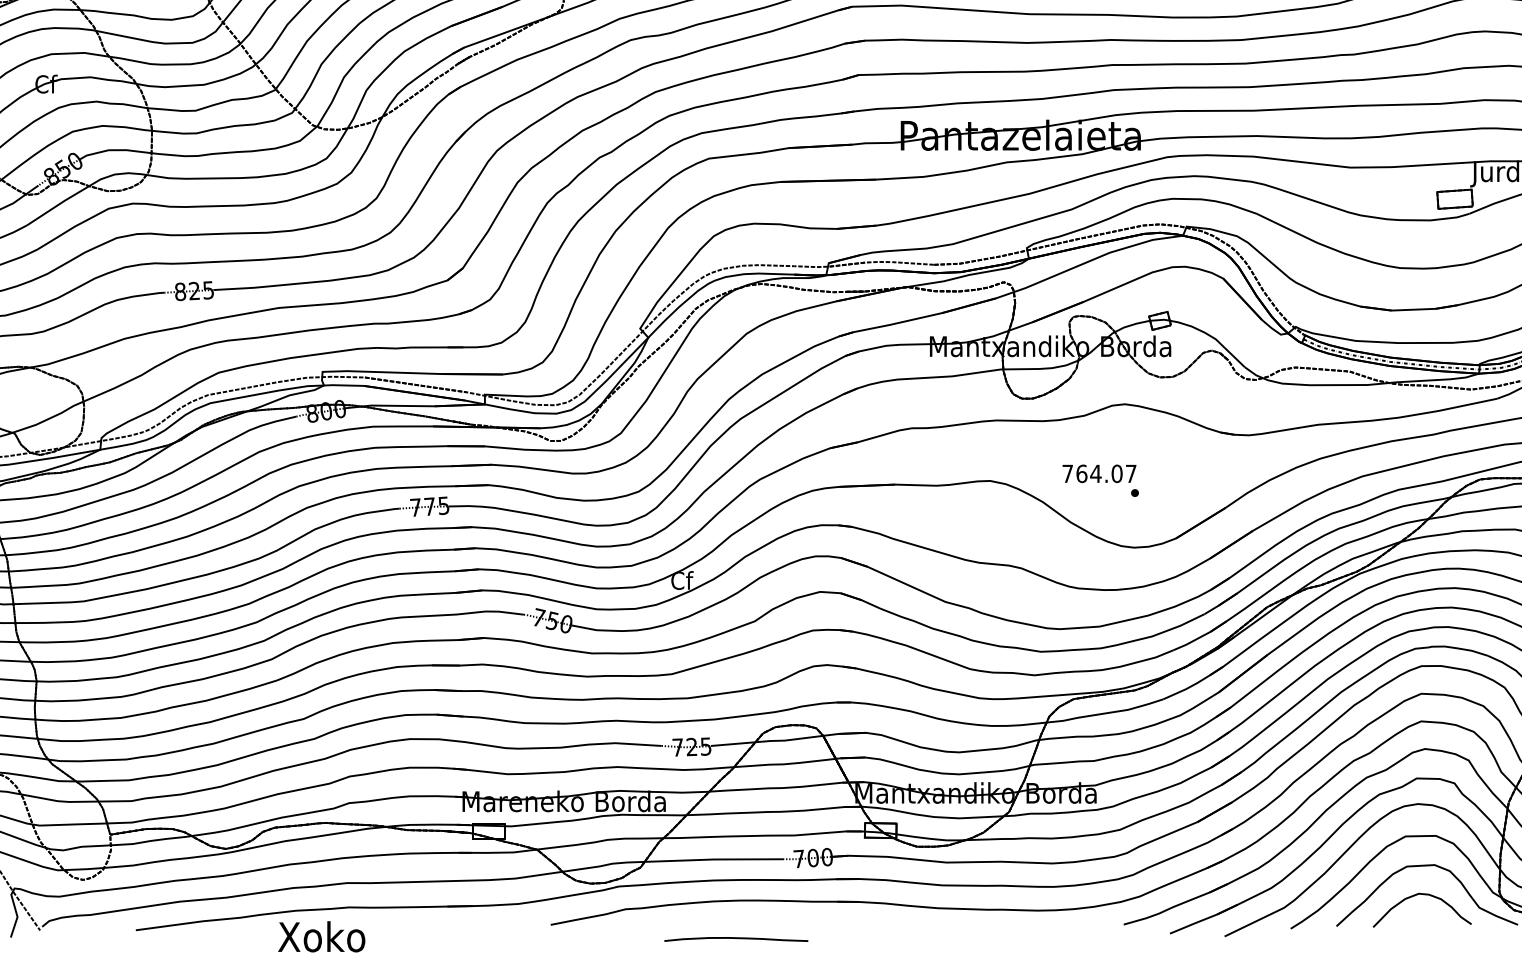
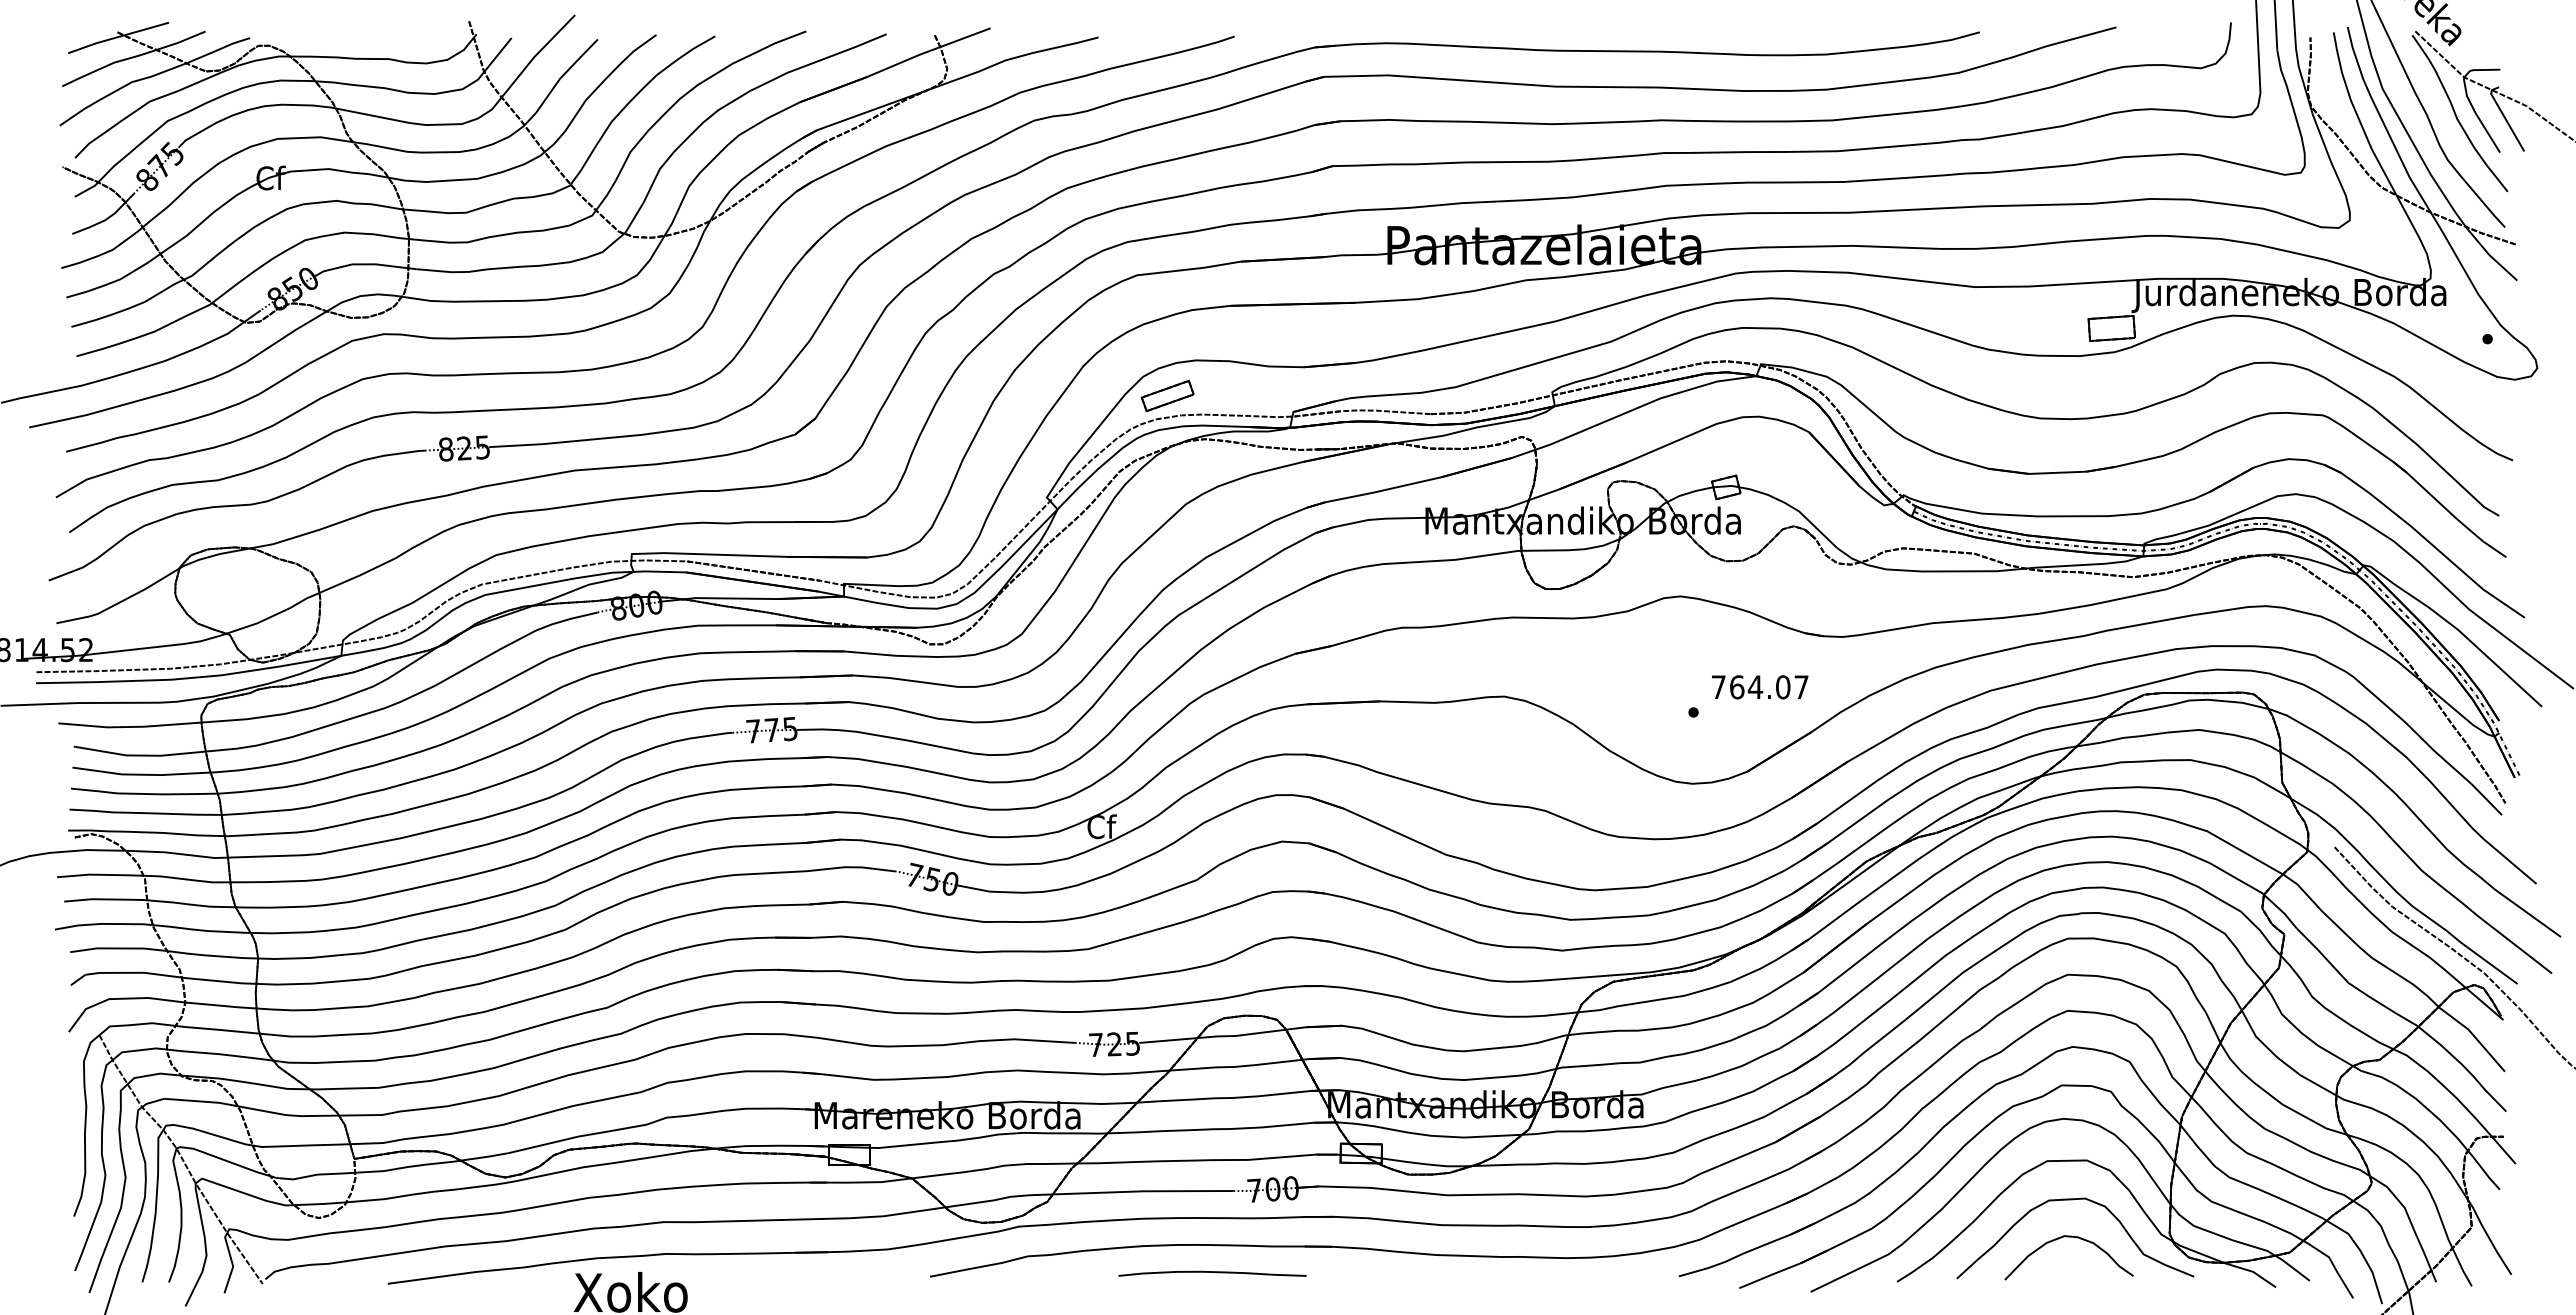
part: (732, 250) -> (1167, 395), added
text: (1099, 473) -> (1760, 687), moved
curve: (736, 938) -> (1212, 1272), moved

